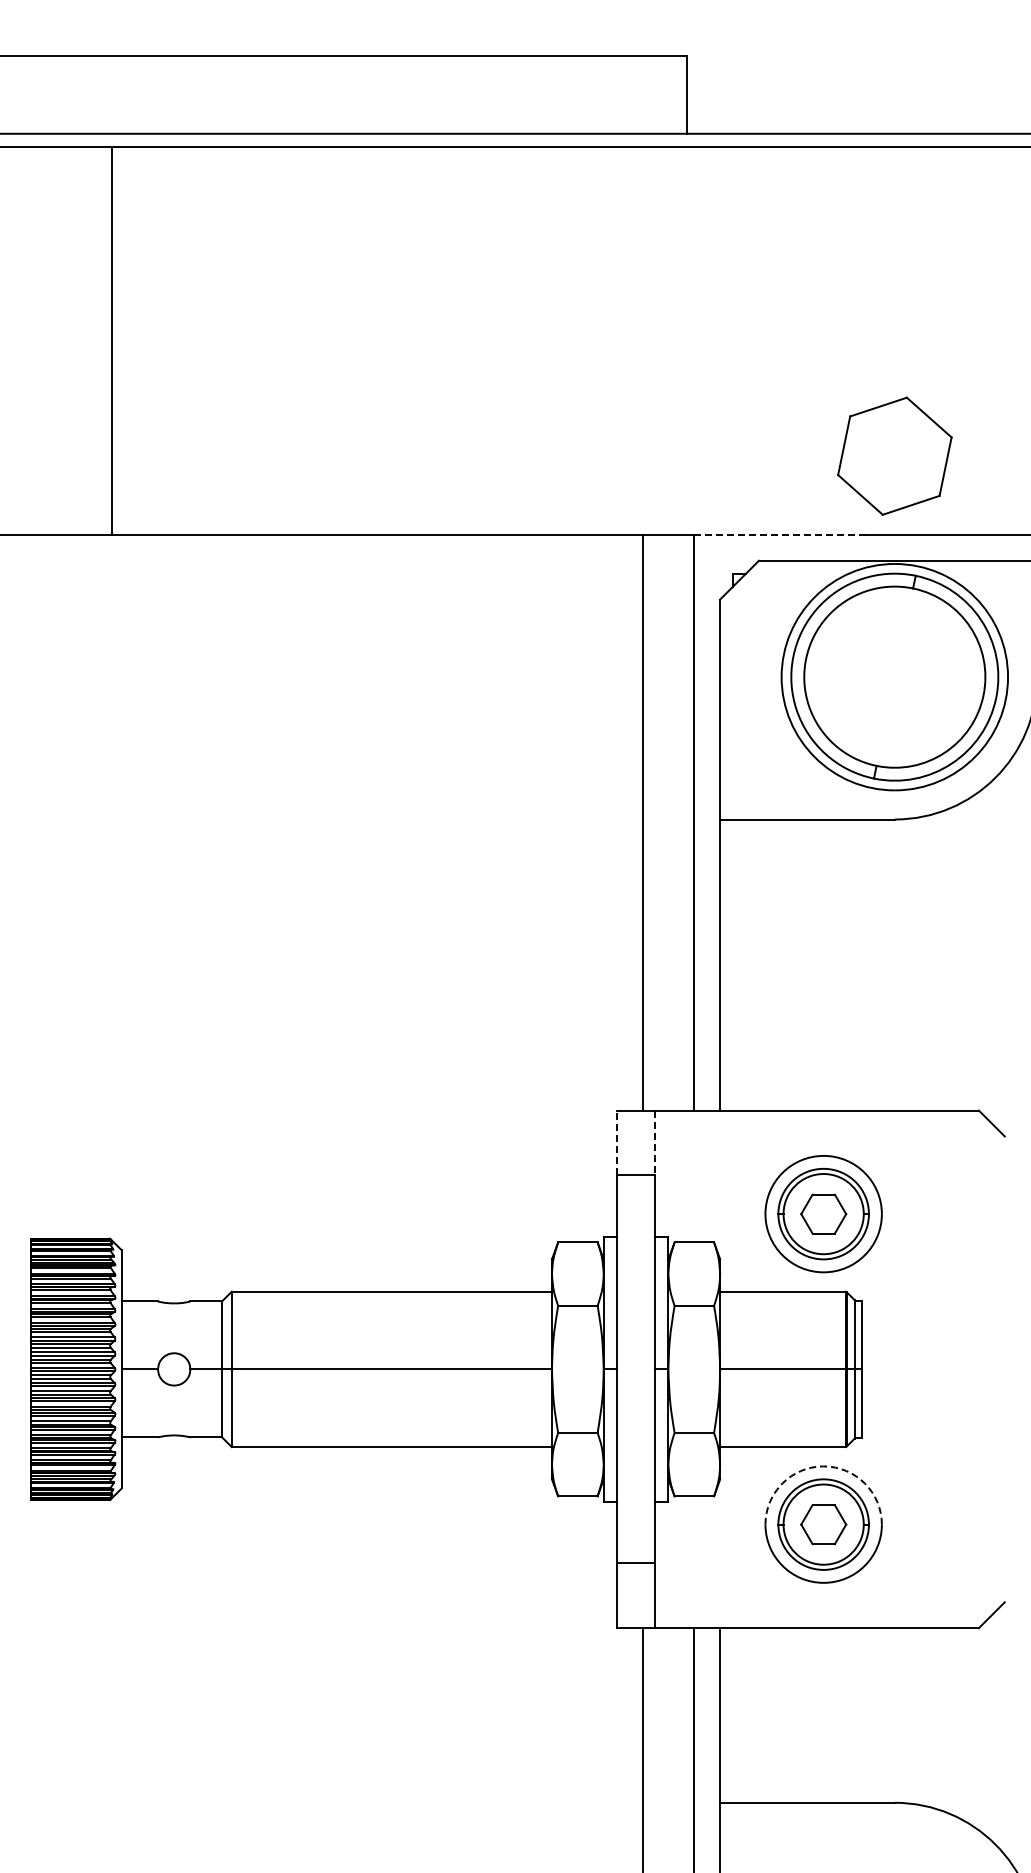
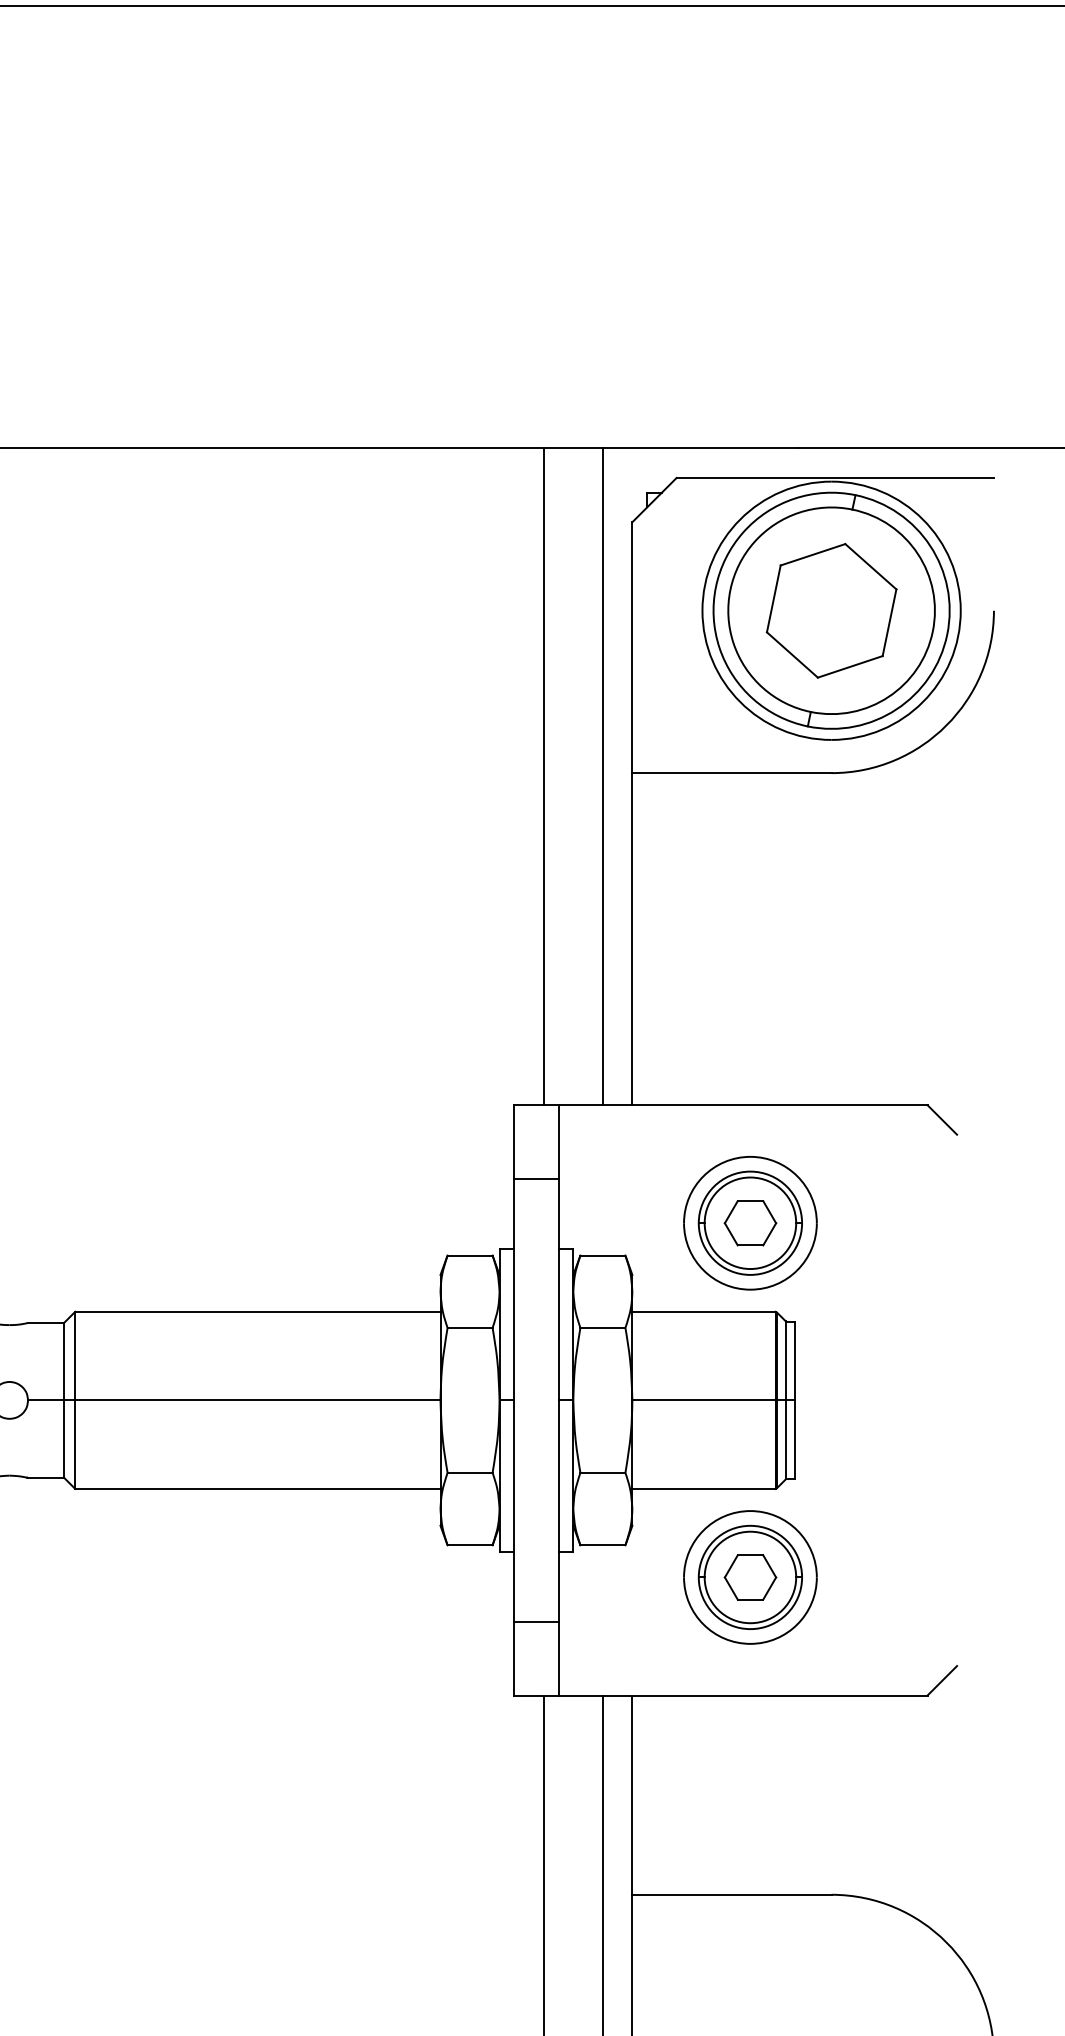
part: (894, 455) -> (831, 610), moved
line: (779, 534) -> (700, 448), dashed -> solid
line: (616, 1142) -> (514, 1141), dashed -> solid
line: (655, 1143) -> (558, 1142), dashed -> solid
arc: (823, 1466) -> (750, 1511), dashed -> solid

